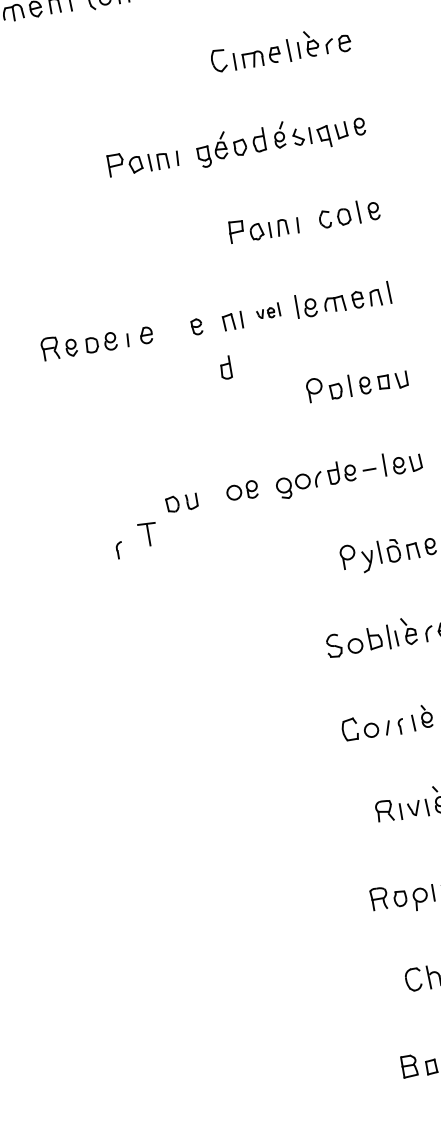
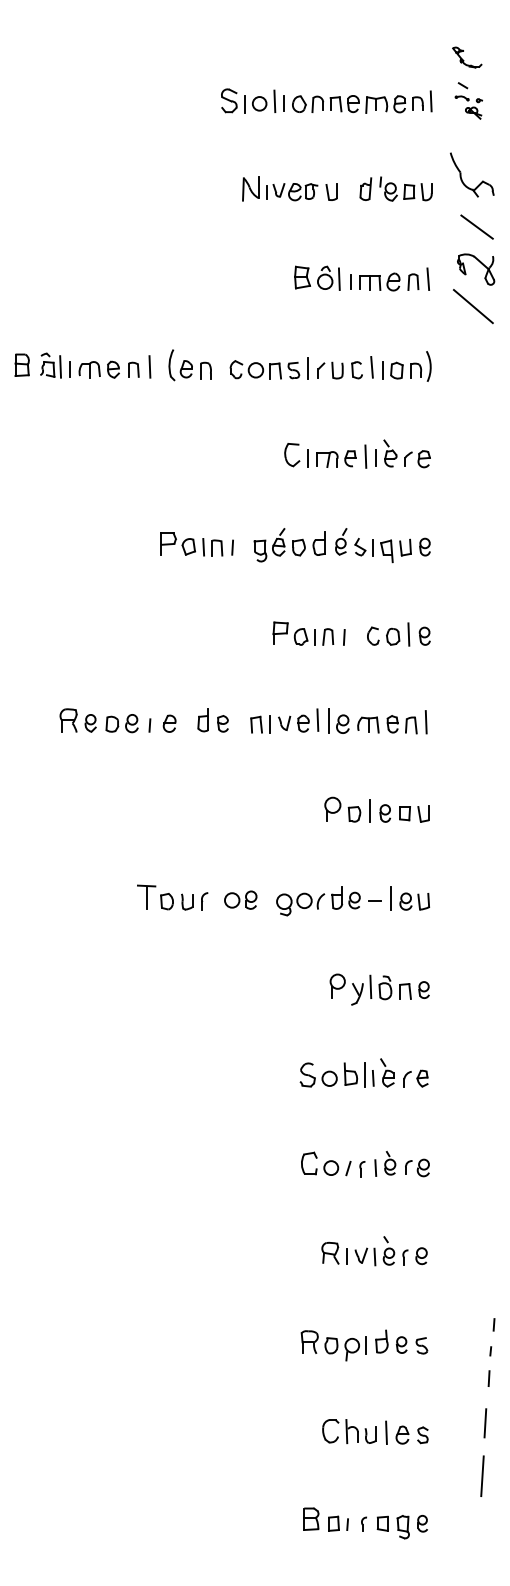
part: (267, 311) -> (298, 720), size x1.67
part: (225, 368) -> (202, 720), moved
part: (147, 533) -> (146, 896), moved
part: (119, 550) -> (204, 901), moved

